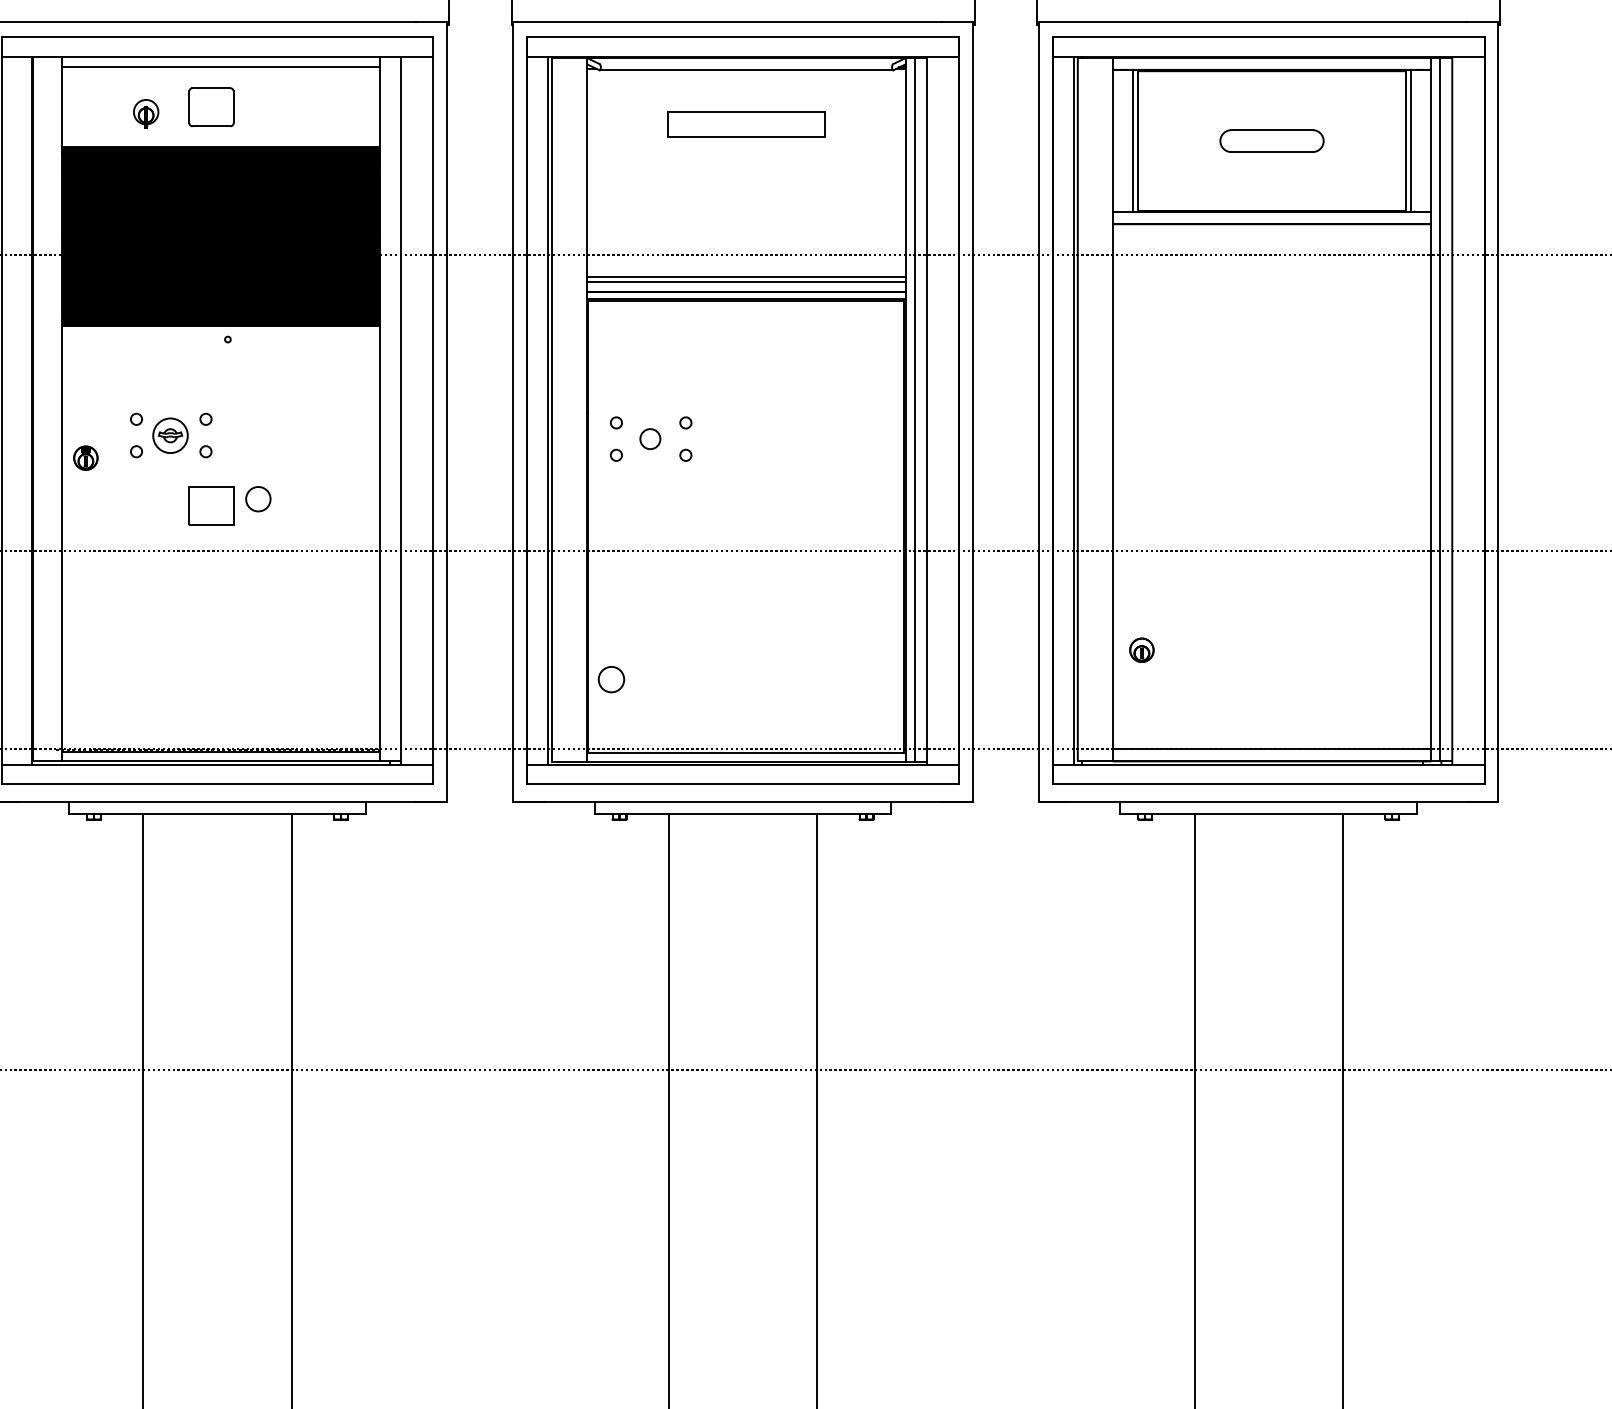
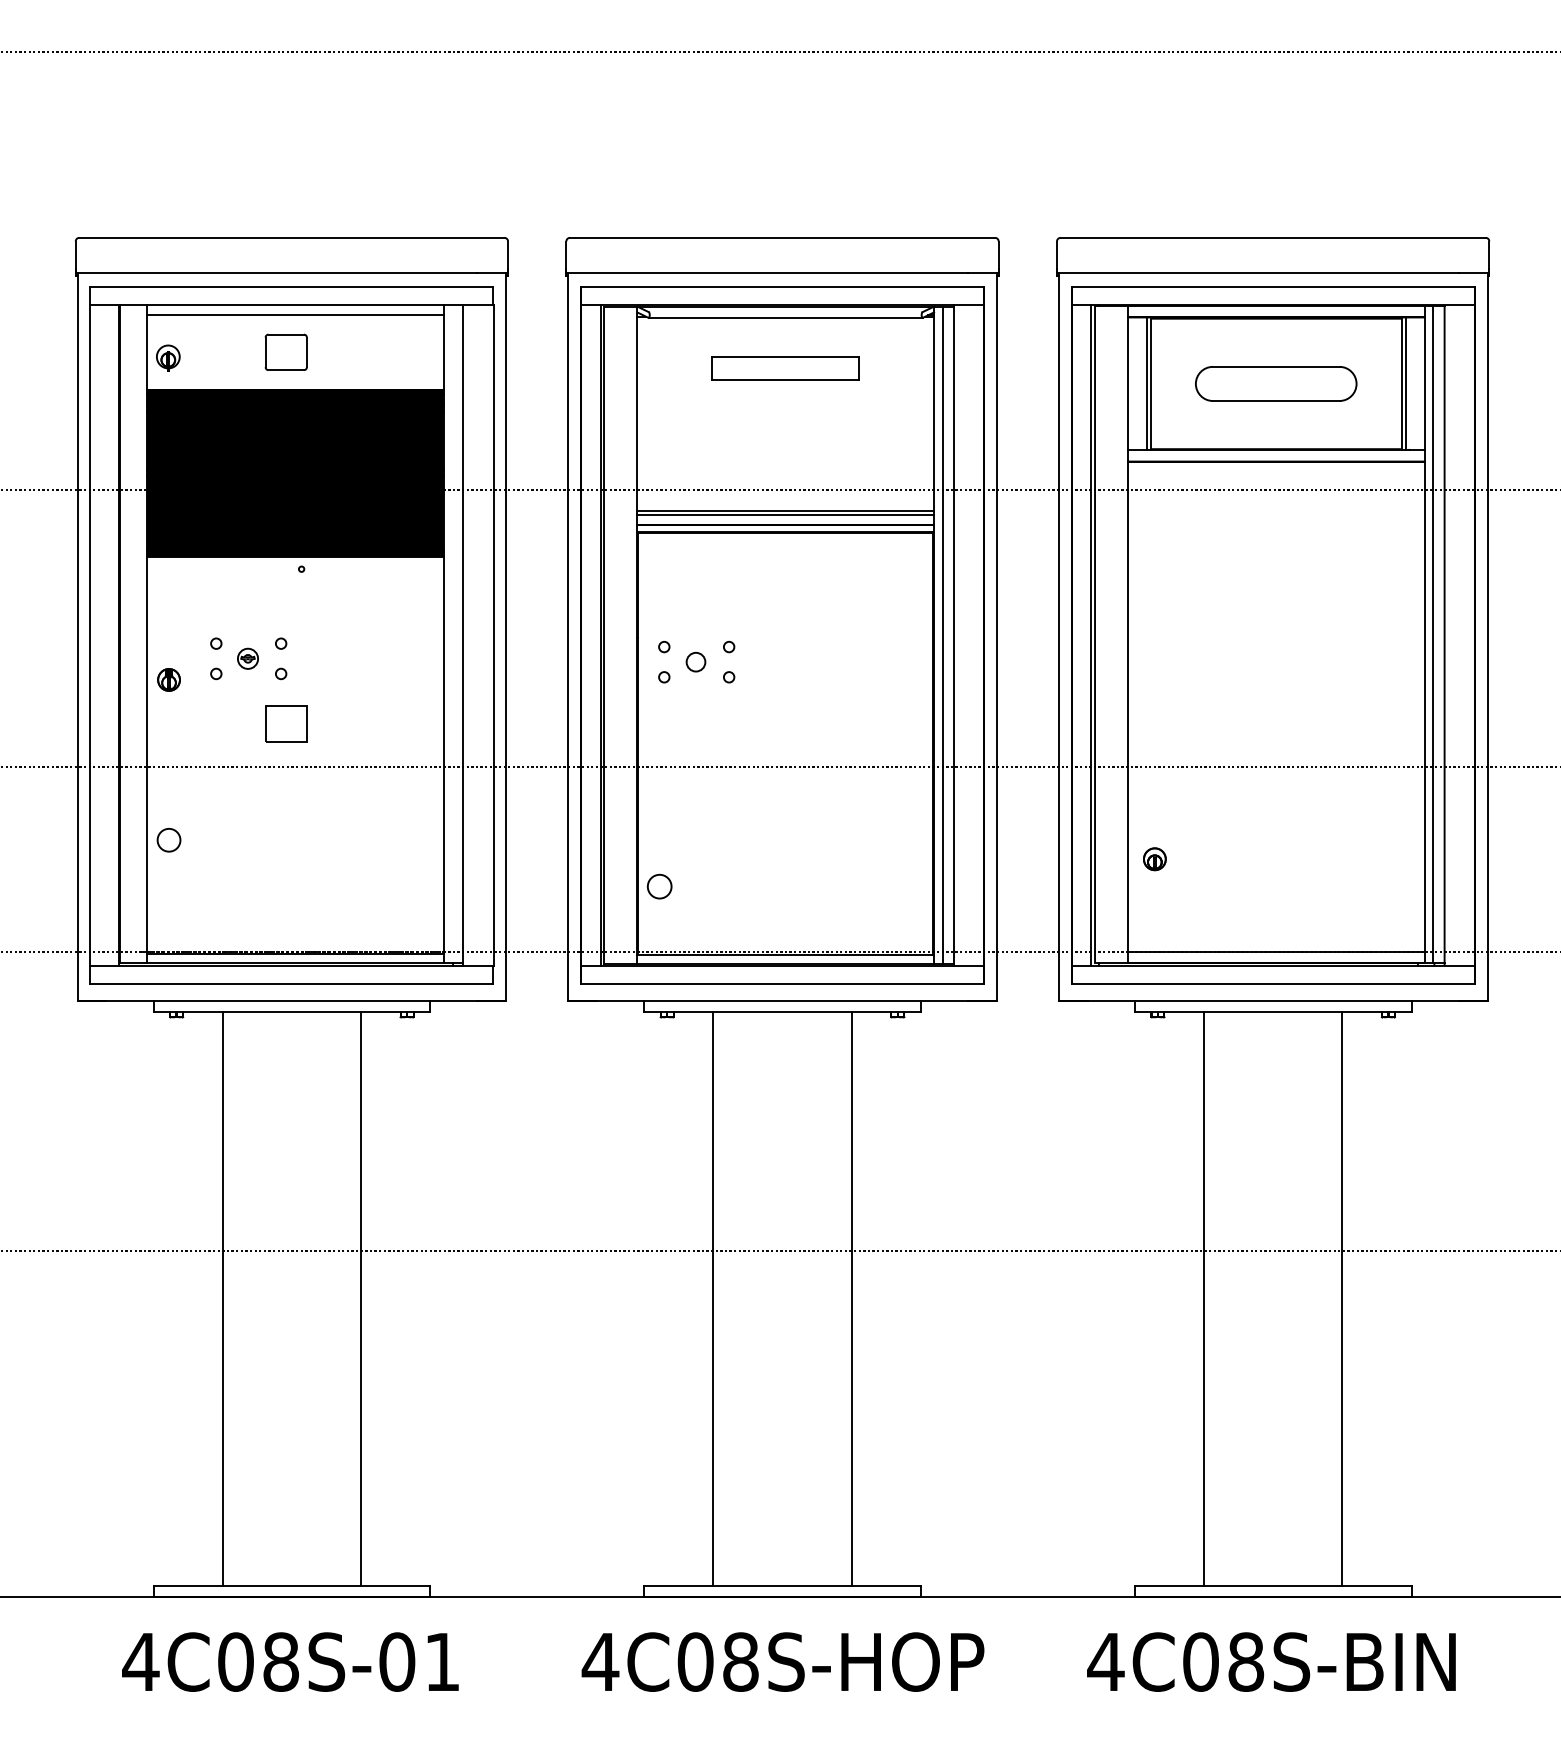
part: (146, 112) -> (168, 357), moved
part: (1272, 140) -> (1276, 383), size x1.67
part: (169, 435) -> (247, 658), size x0.62
circle: (257, 499) -> (168, 840), moved

